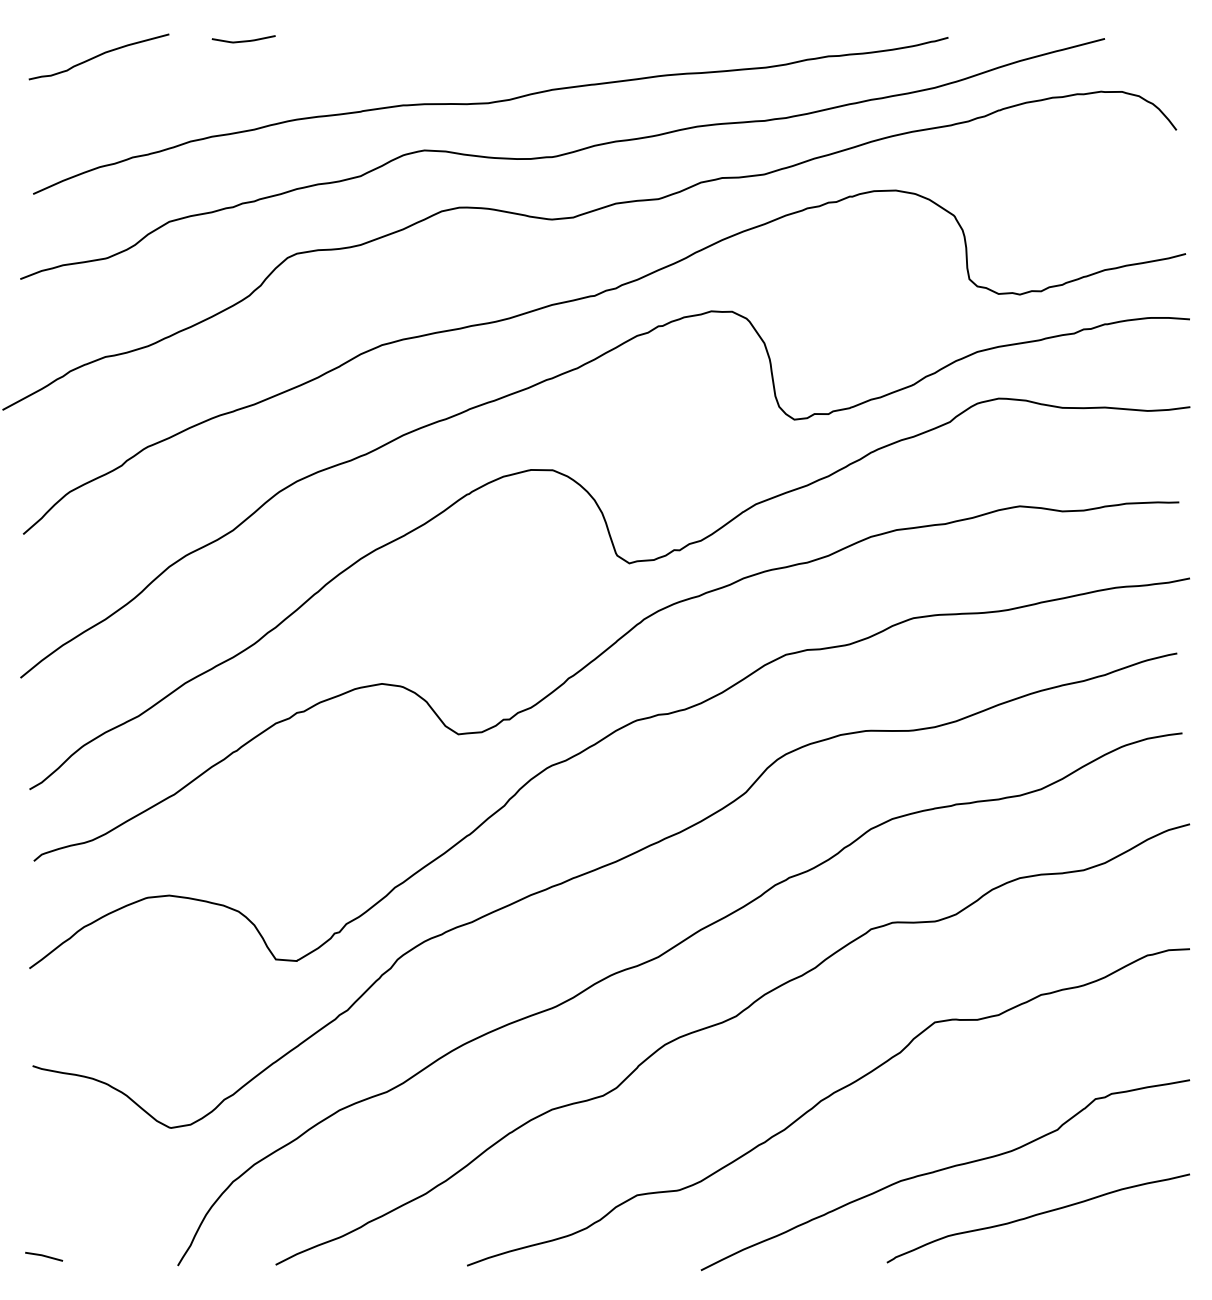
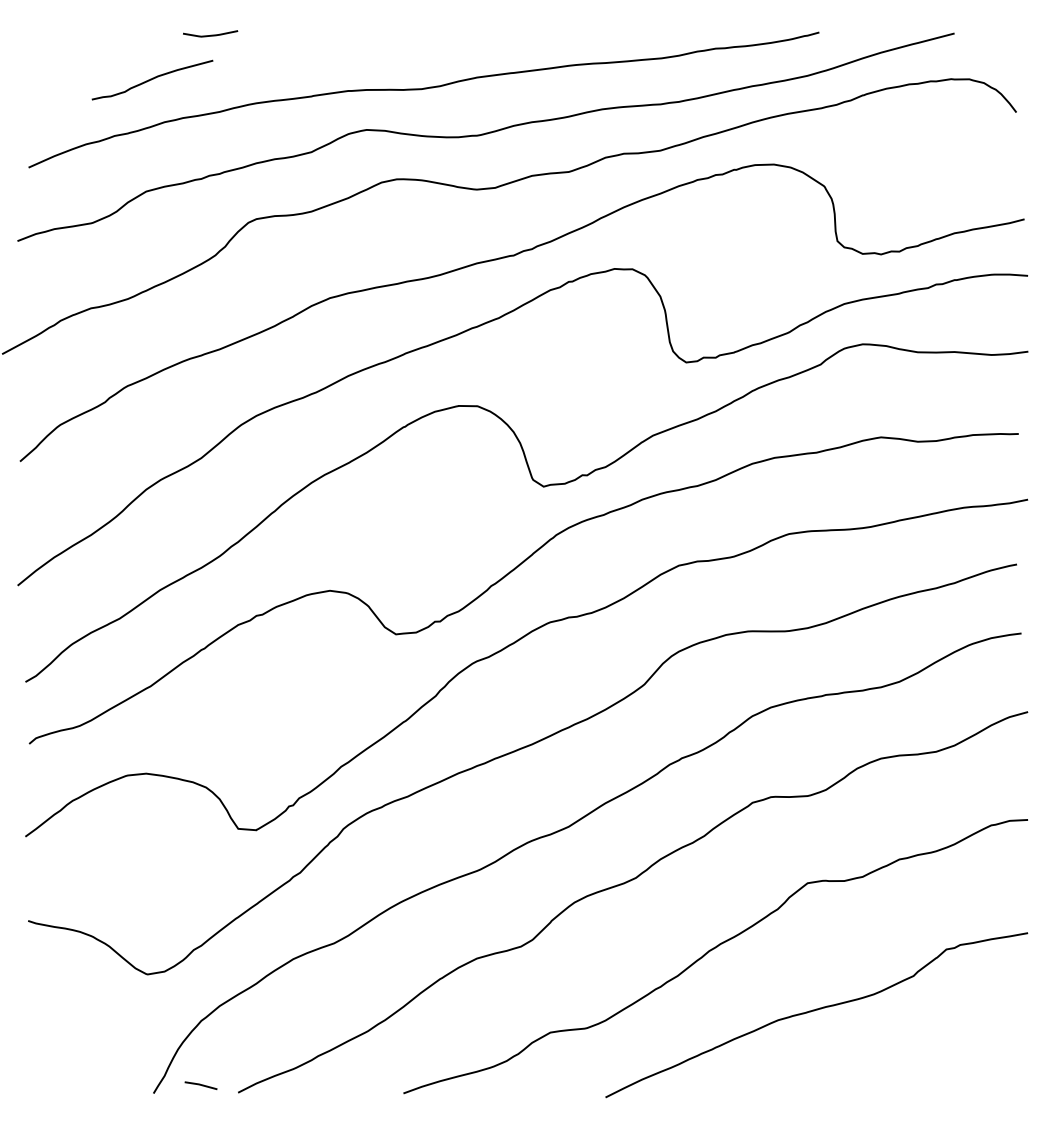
curve: (99, 56) -> (152, 79), moved
curve: (1037, 1216) -> (896, 1050), removed
line: (43, 1256) -> (200, 1085), moved

